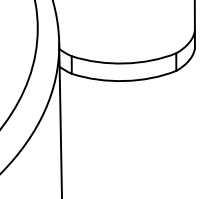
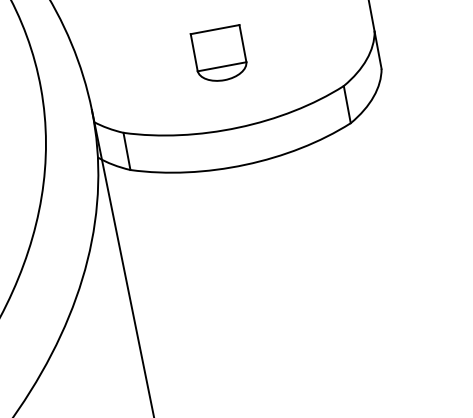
part: (121, 28) -> (218, 54), added

